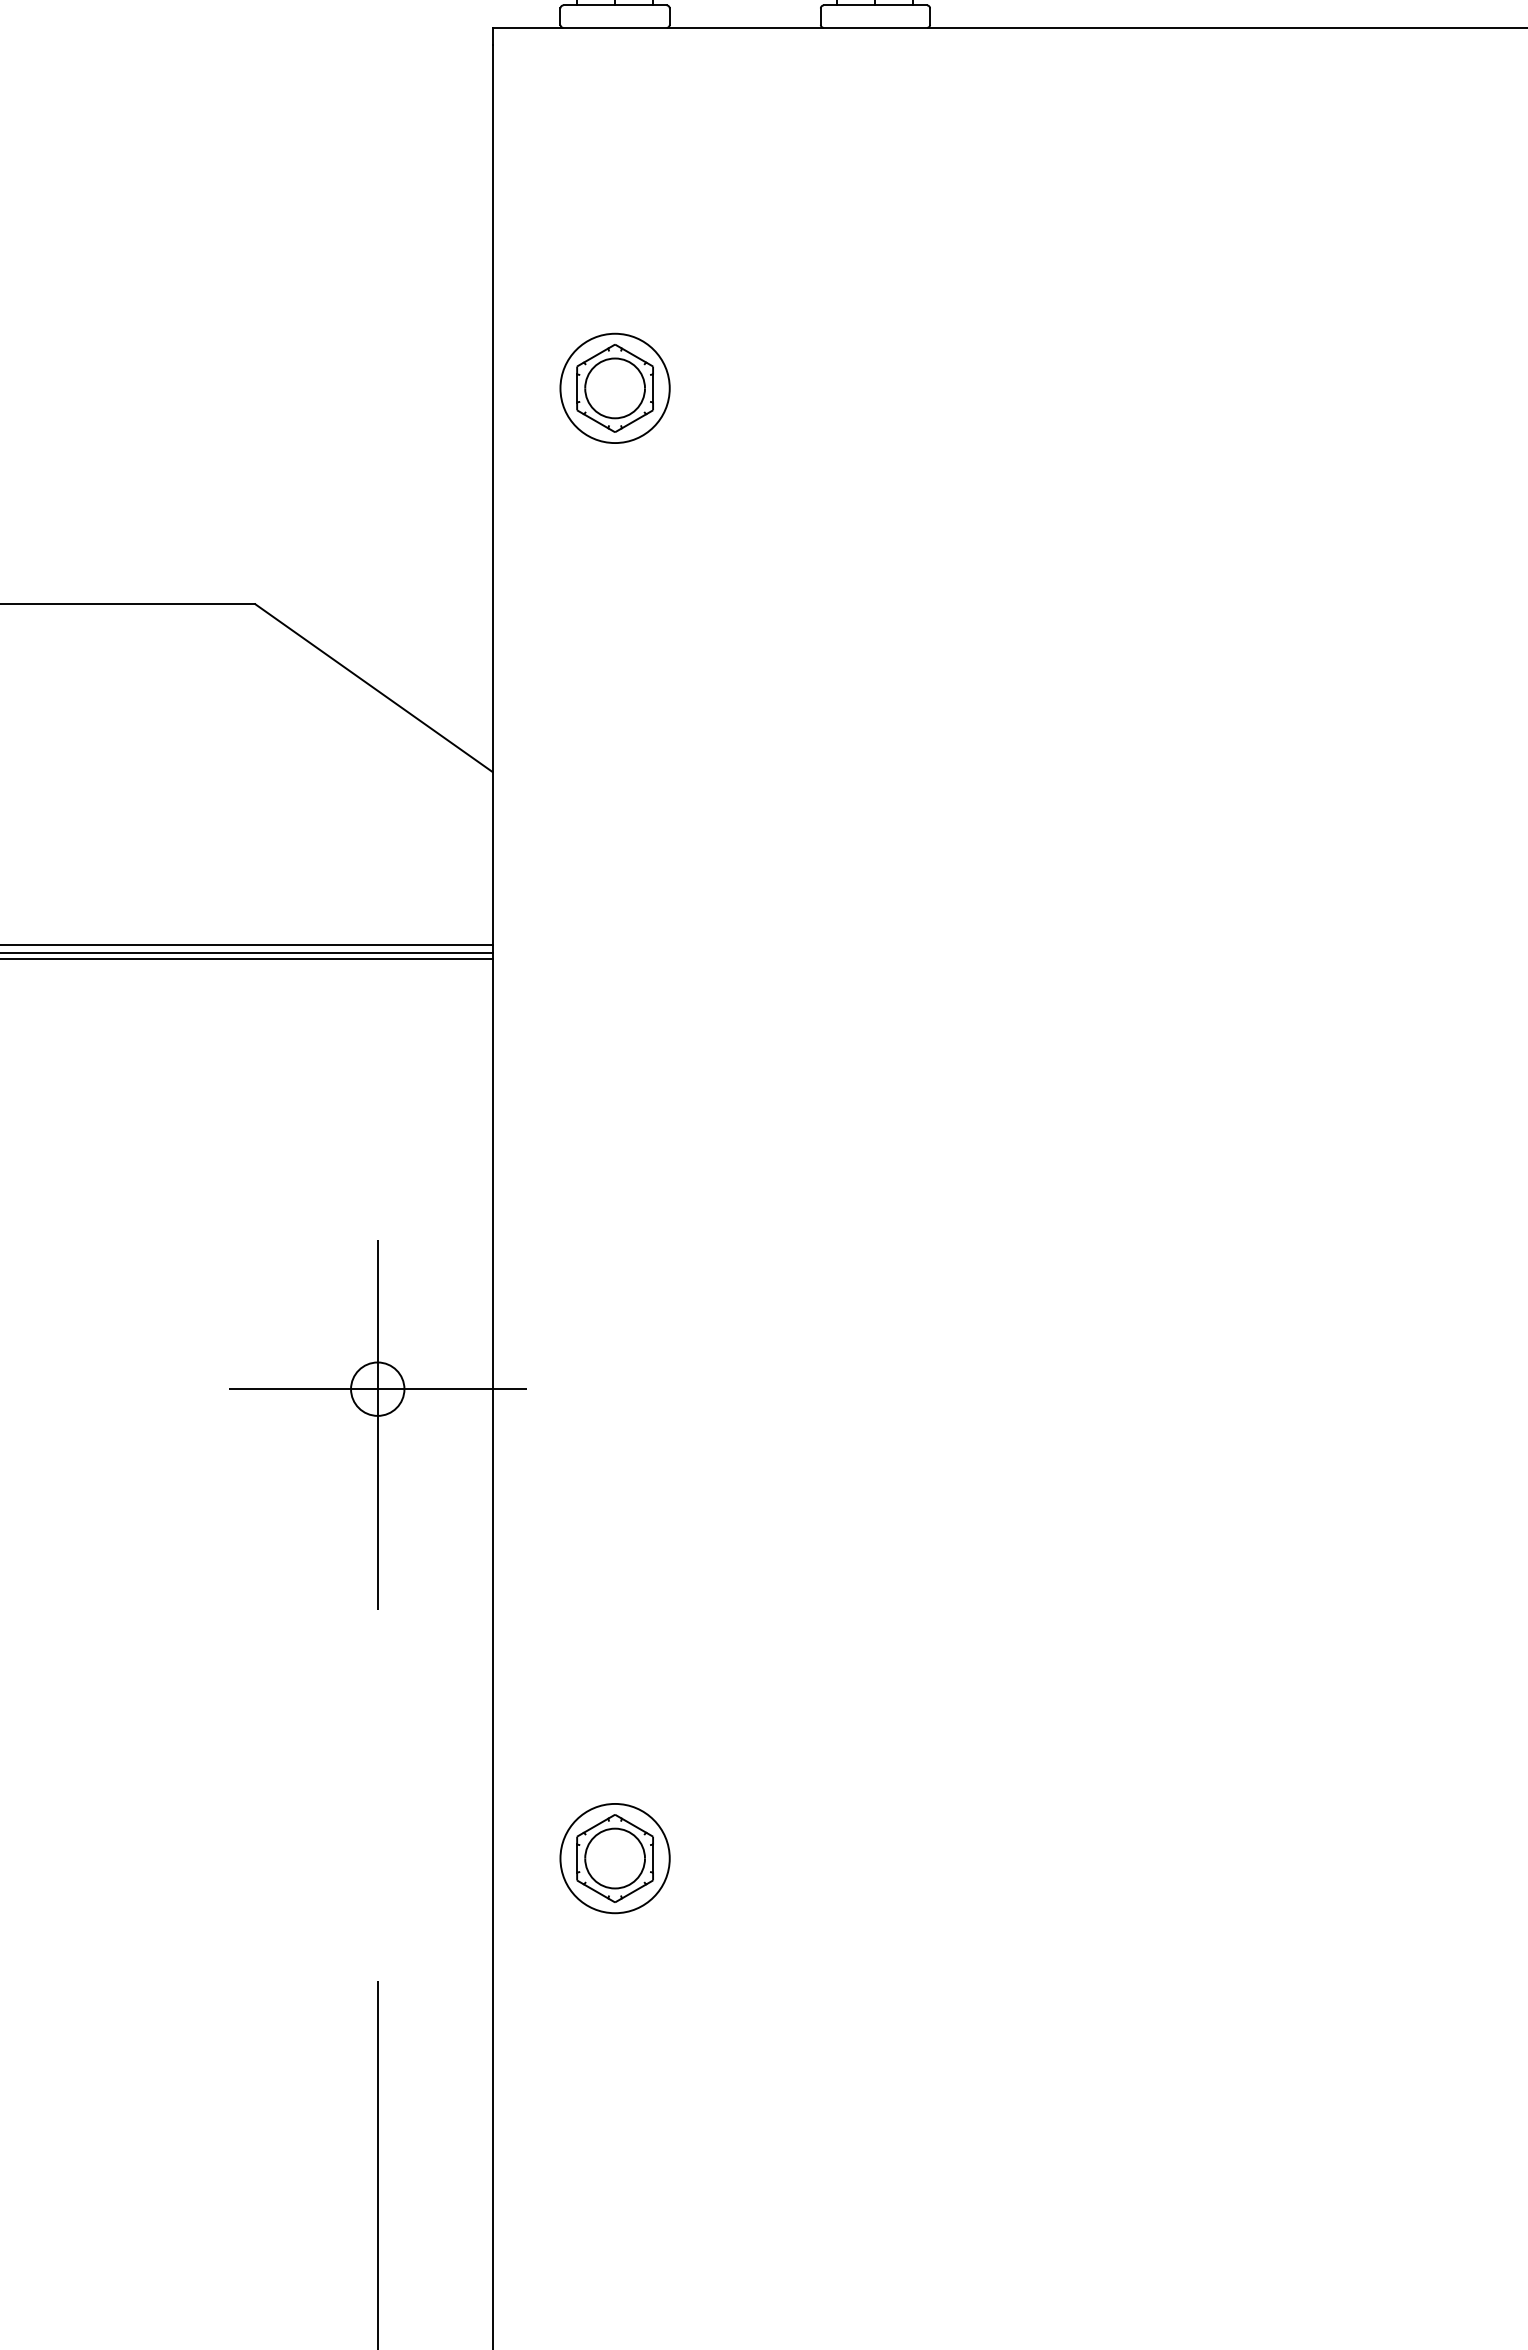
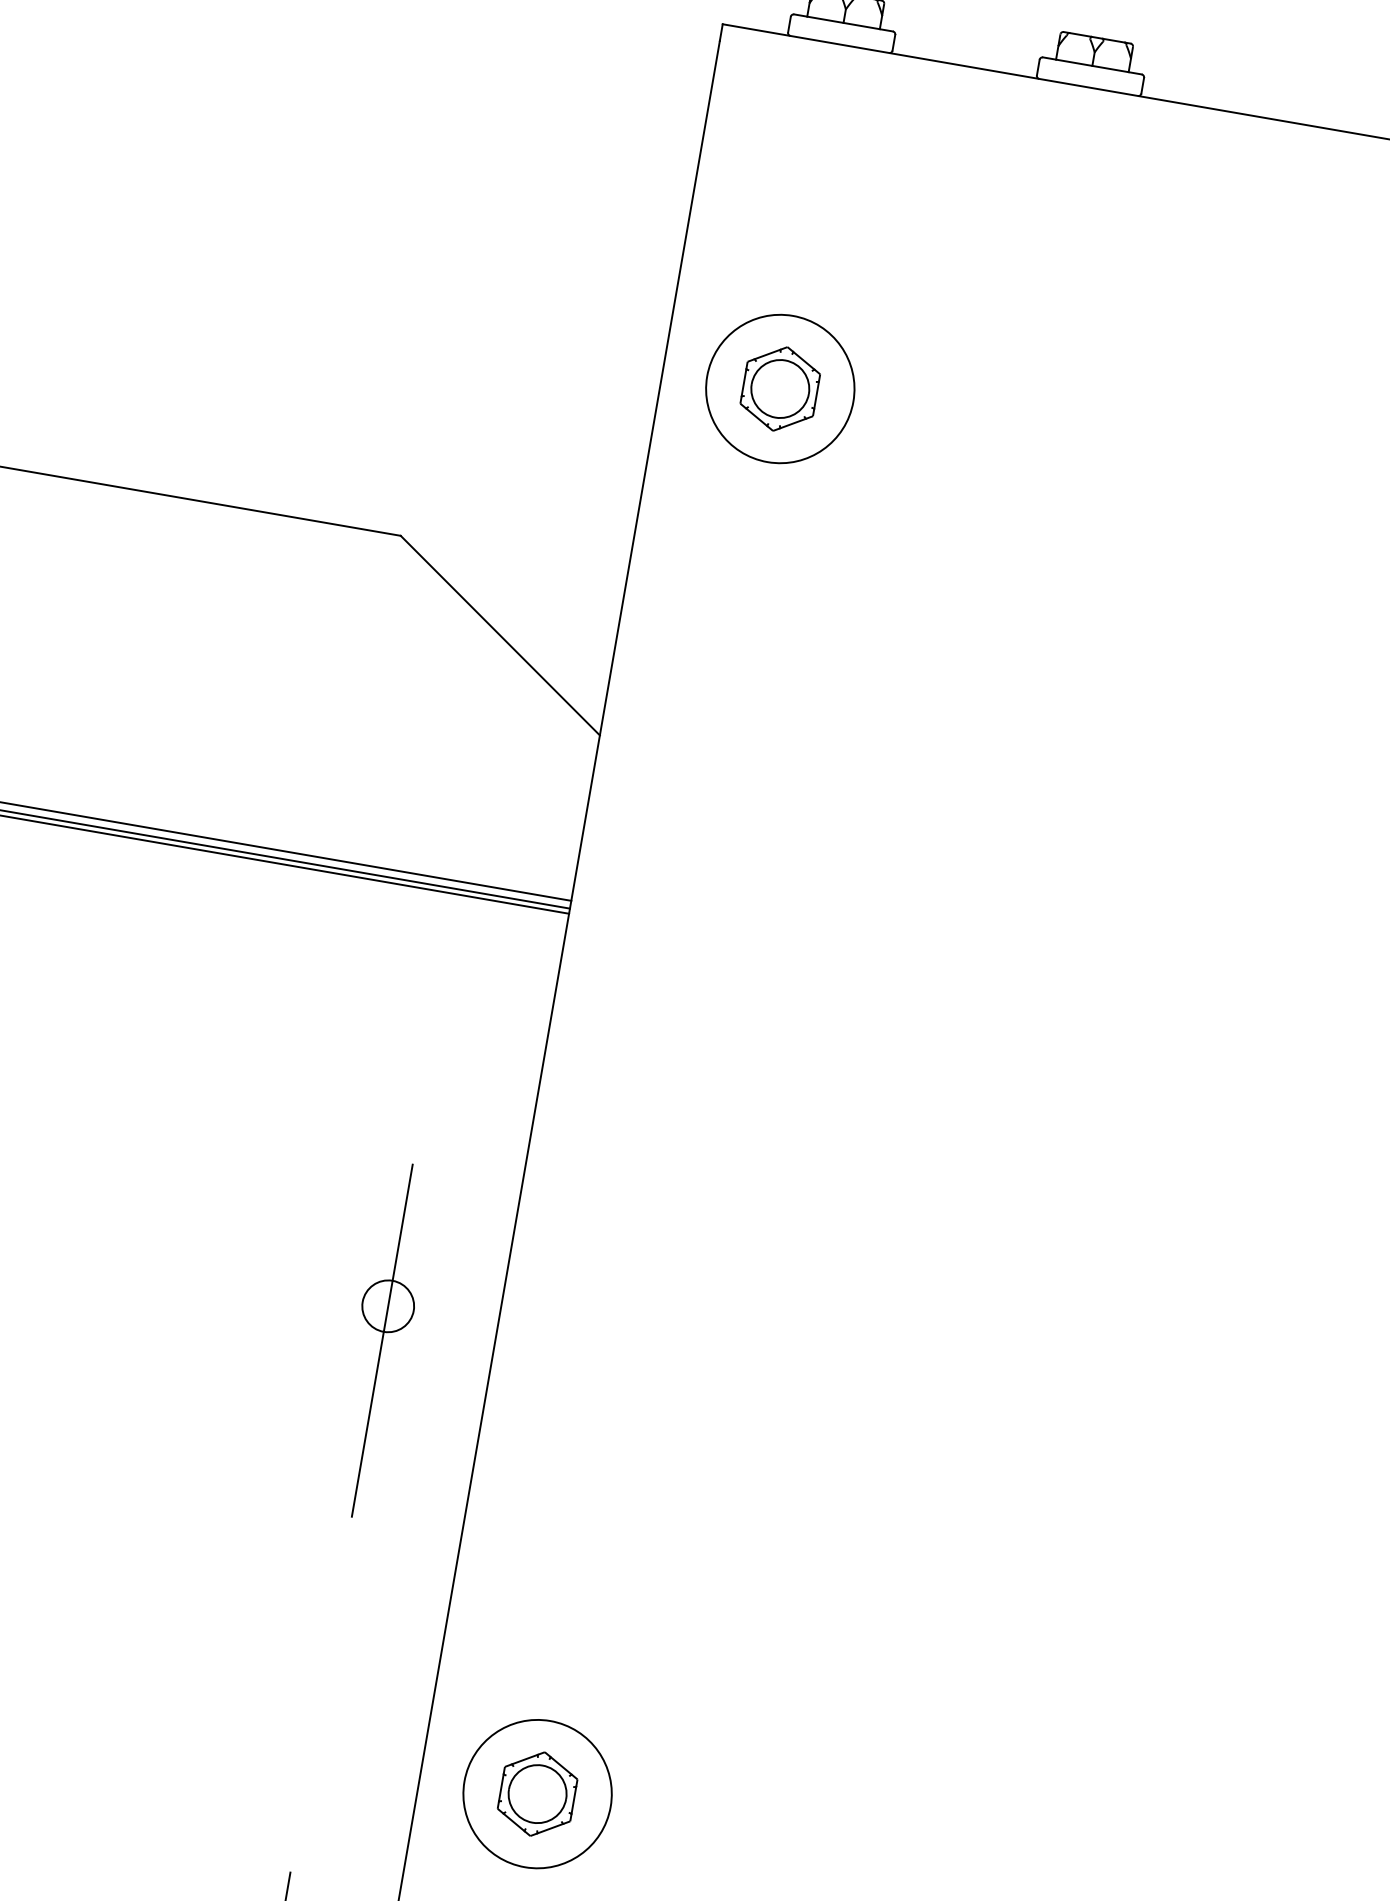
circle: (614, 388) -> (779, 389), size x1.4
line: (377, 1389) -> (387, 1306), removed
circle: (614, 1858) -> (537, 1793), size x1.4

